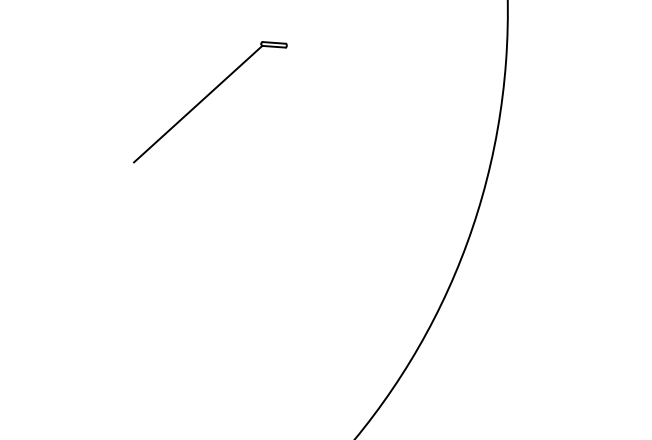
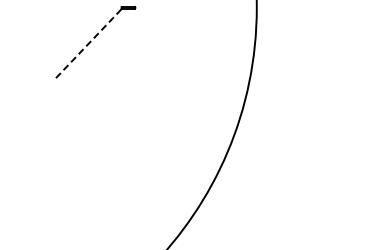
line: (197, 104) -> (88, 43), solid -> dashed

